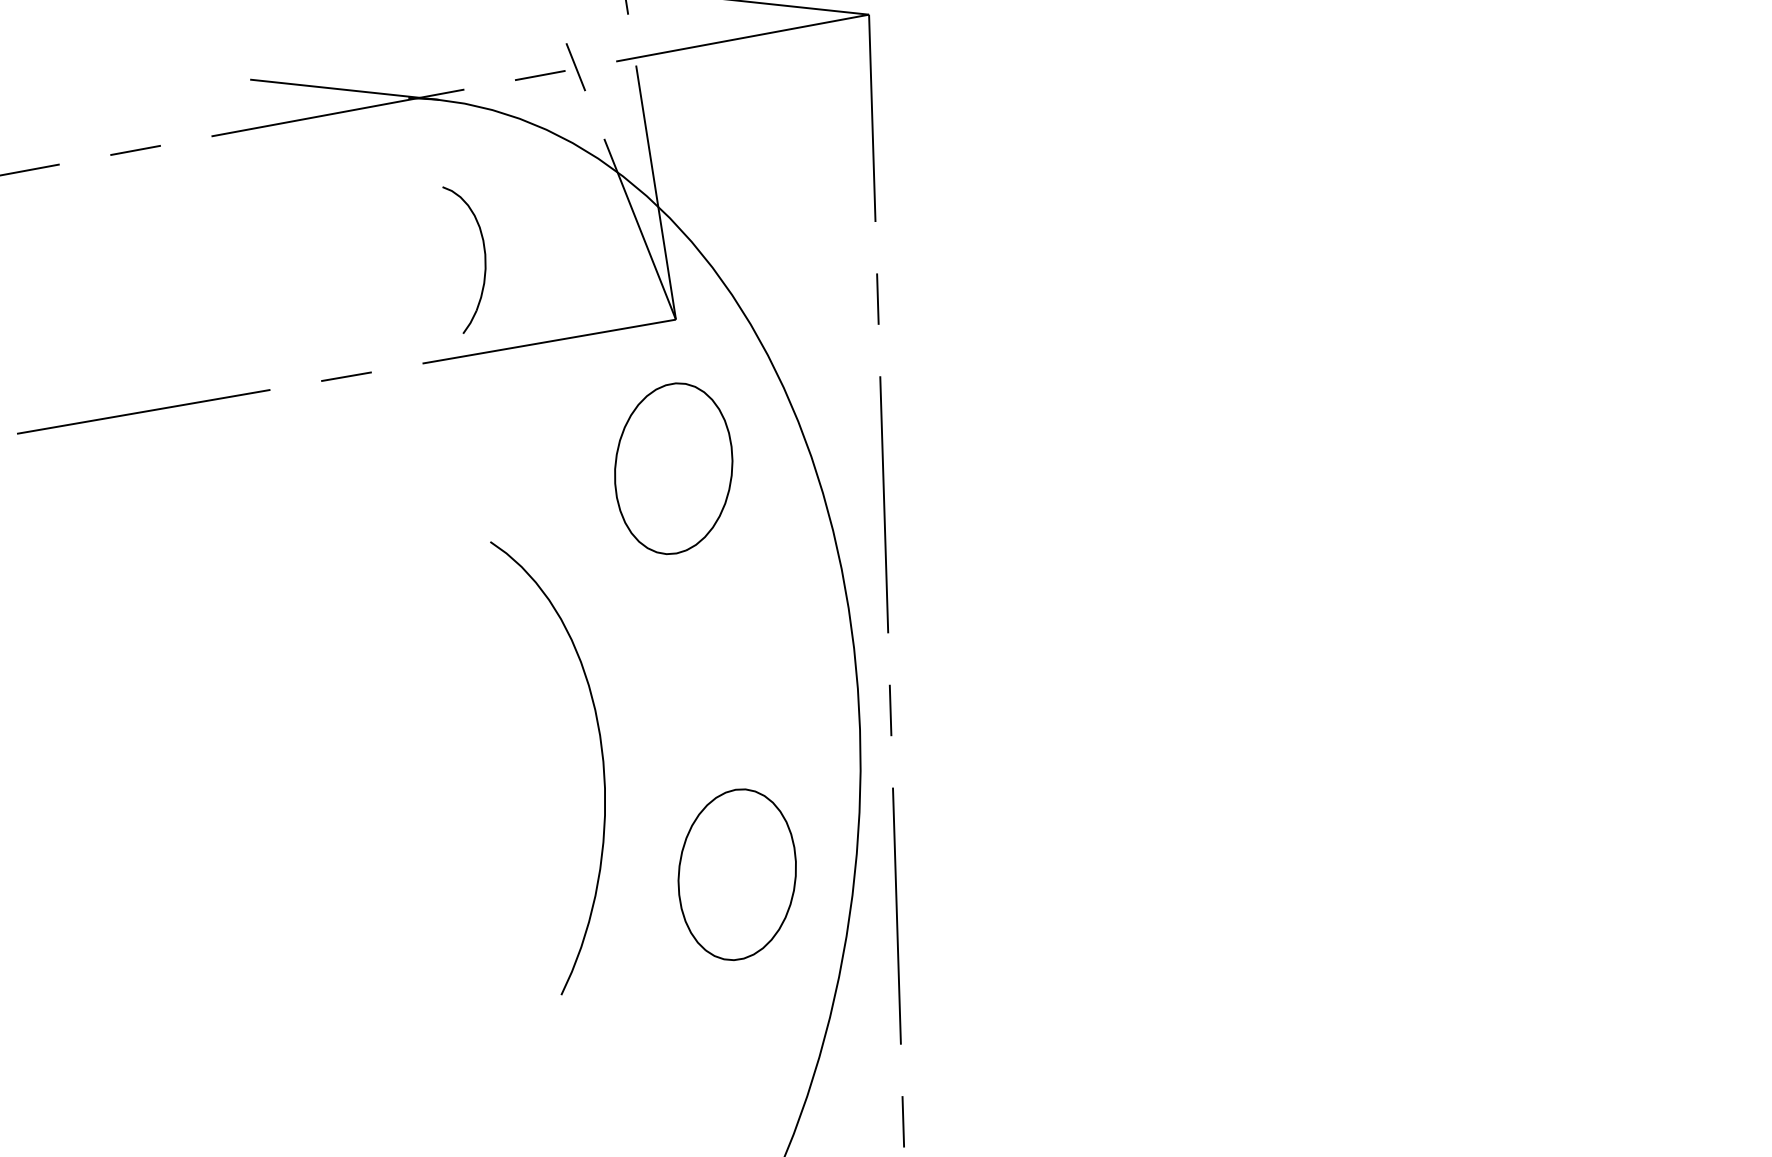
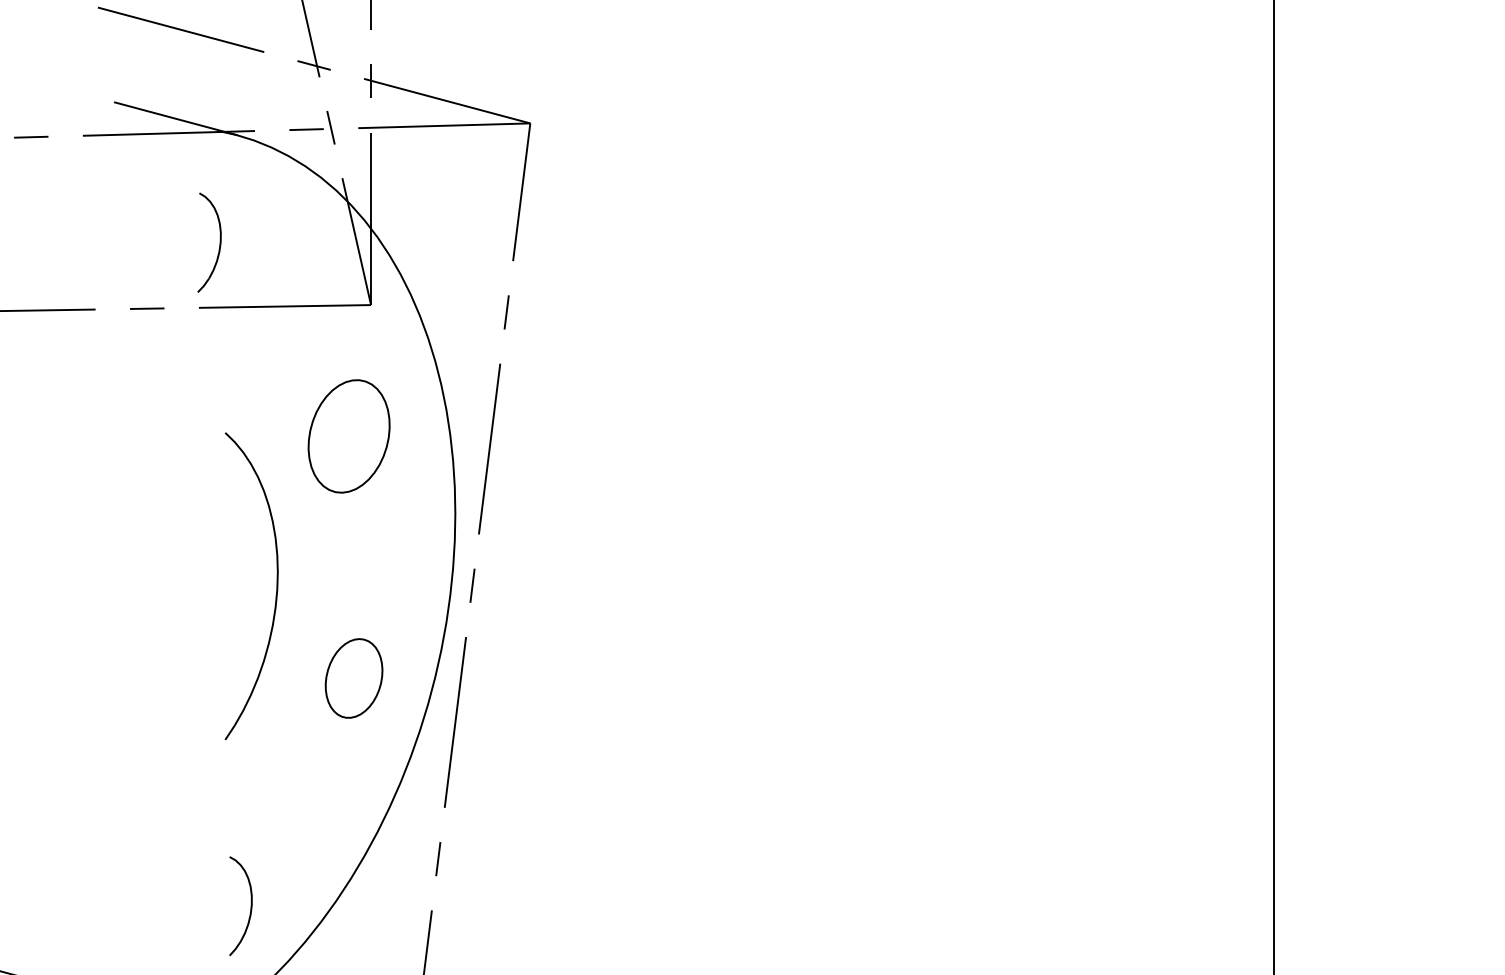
part: (483, 255) -> (219, 242), moved
part: (672, 468) -> (348, 436), moved
part: (736, 874) -> (353, 678), size x0.7

